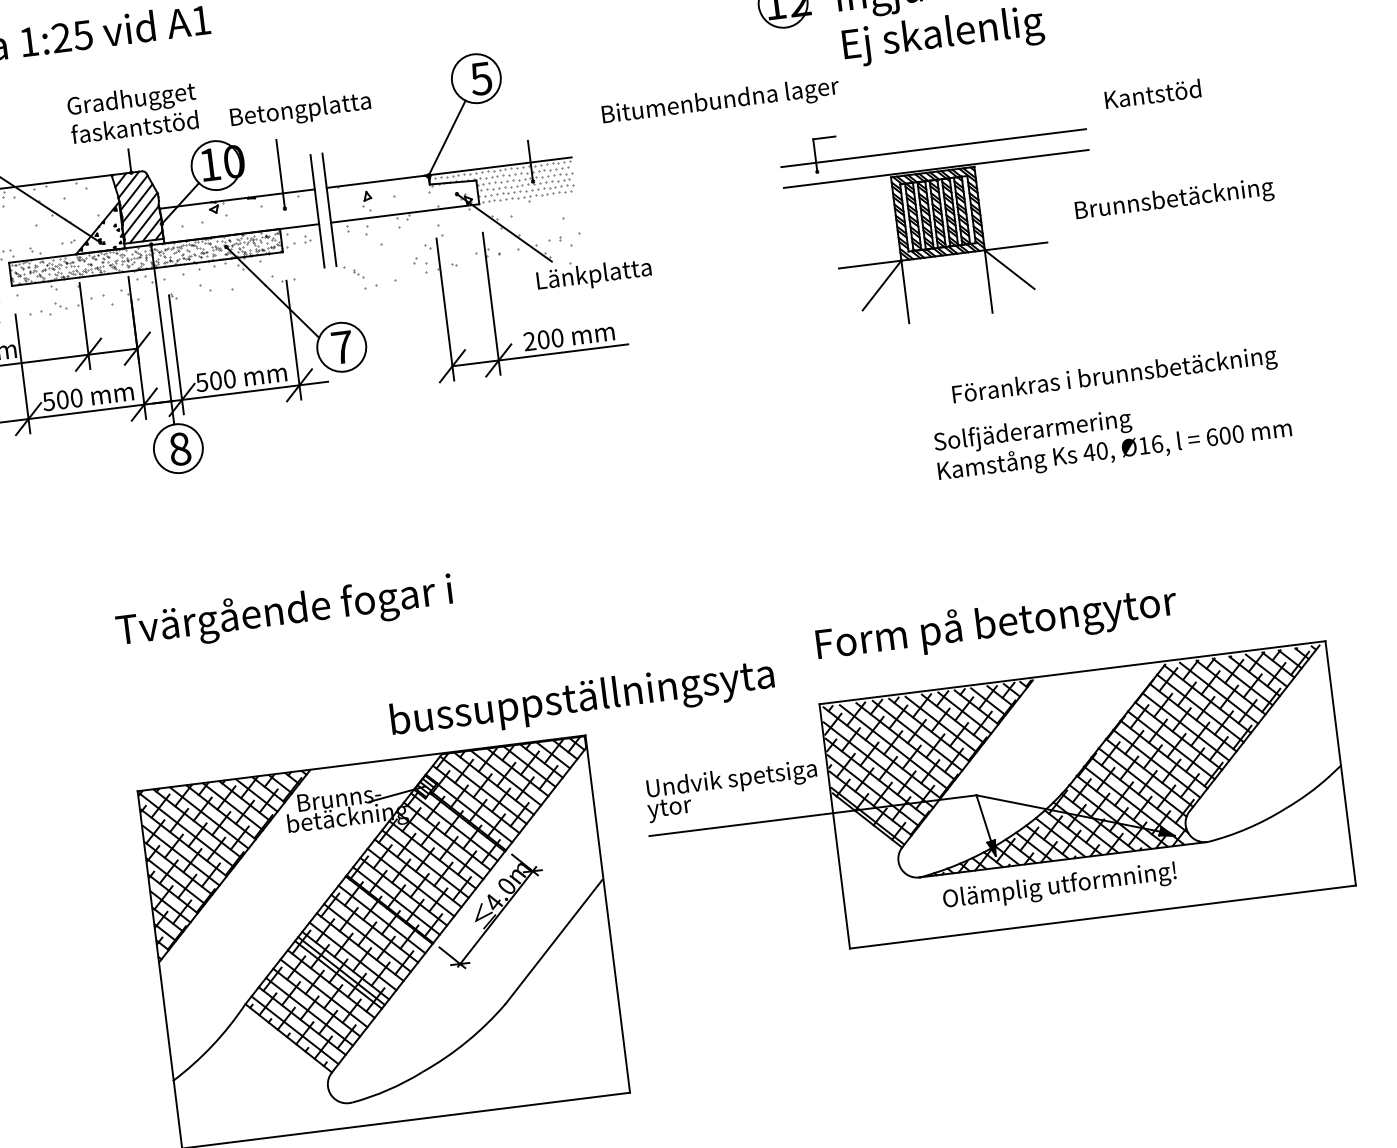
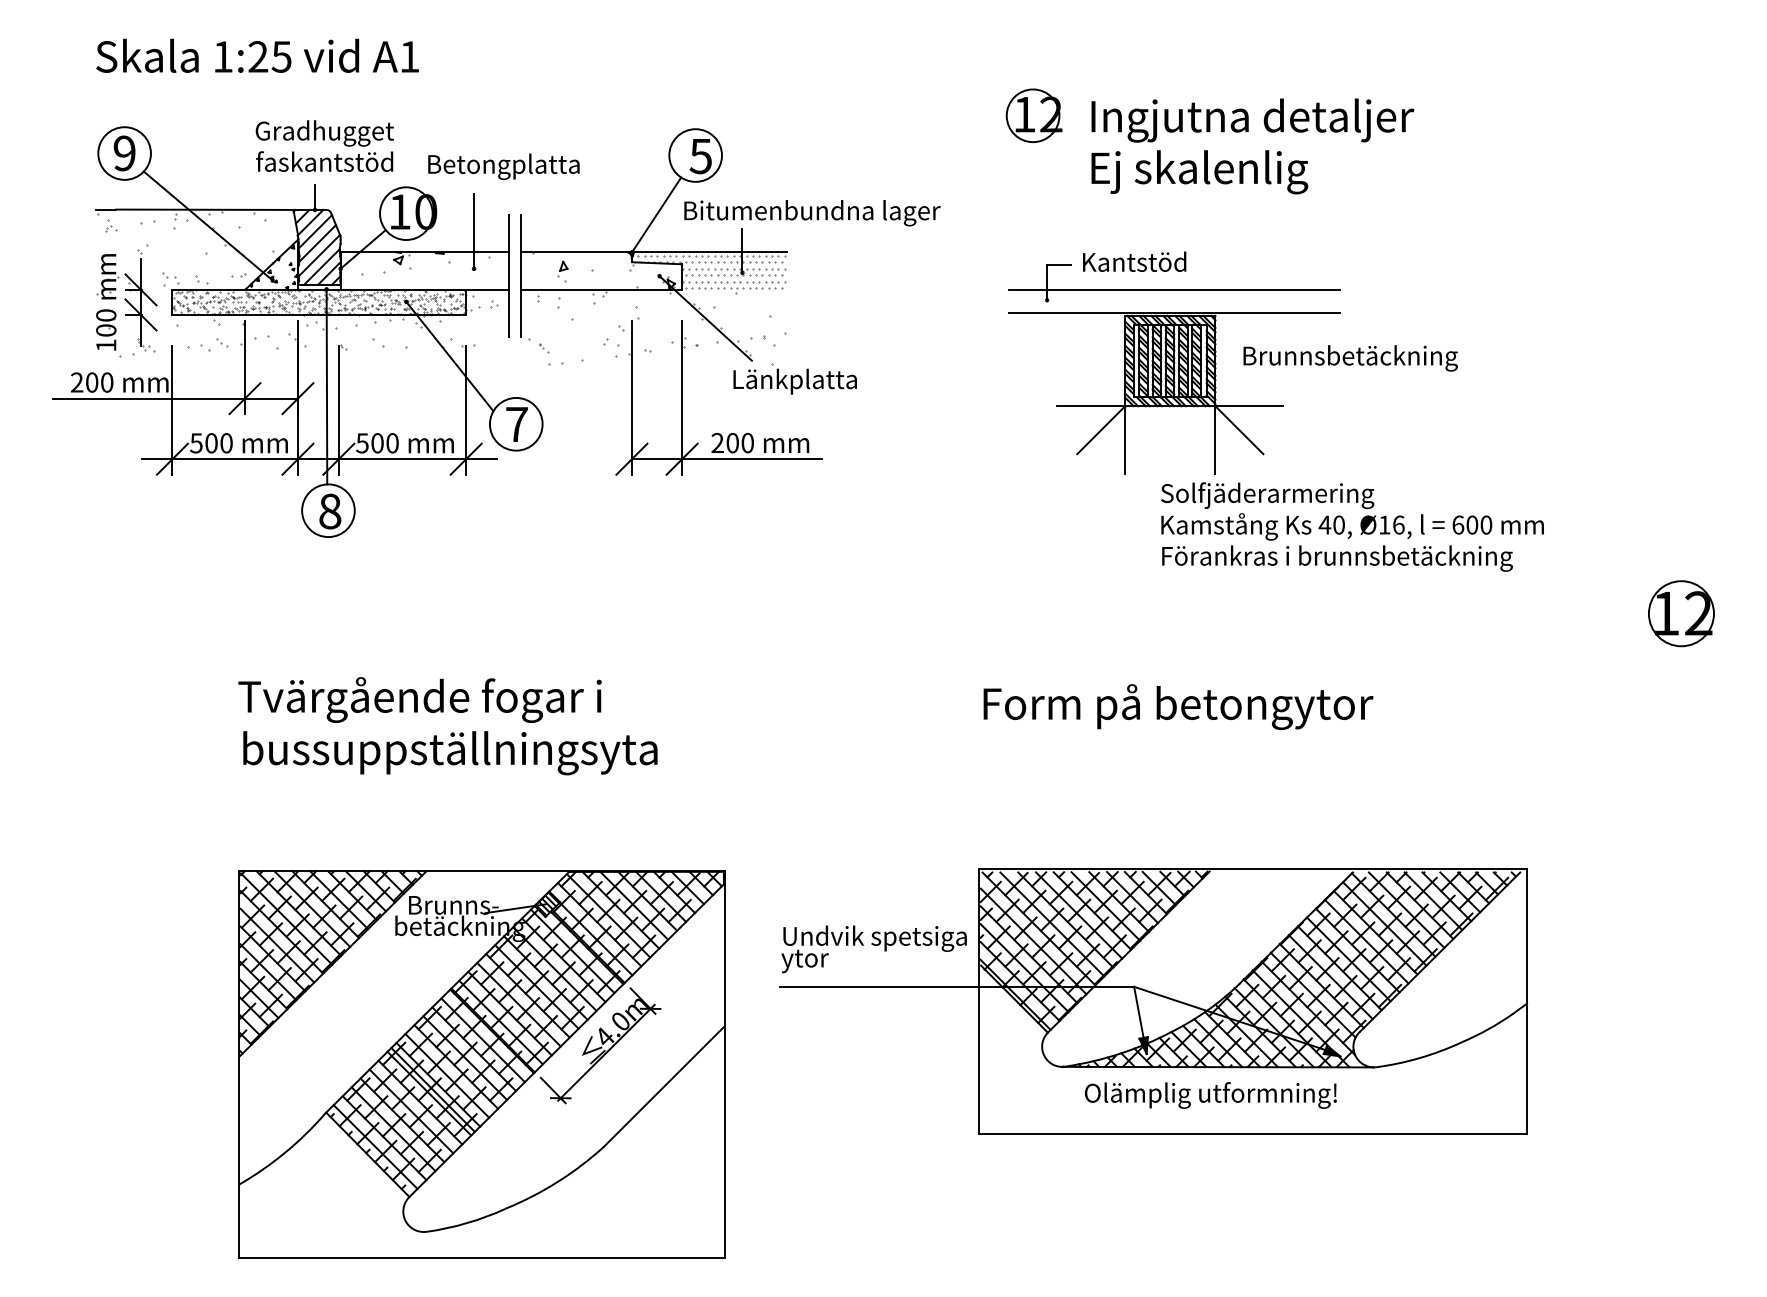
text: (1152, 93) -> (1134, 261), moved
text: (720, 102) -> (812, 213), moved
text: (1174, 200) -> (1350, 358), moved
text: (1113, 436) -> (1352, 511), moved
text: (996, 625) -> (1178, 707), moved
text: (582, 700) -> (450, 753), moved

